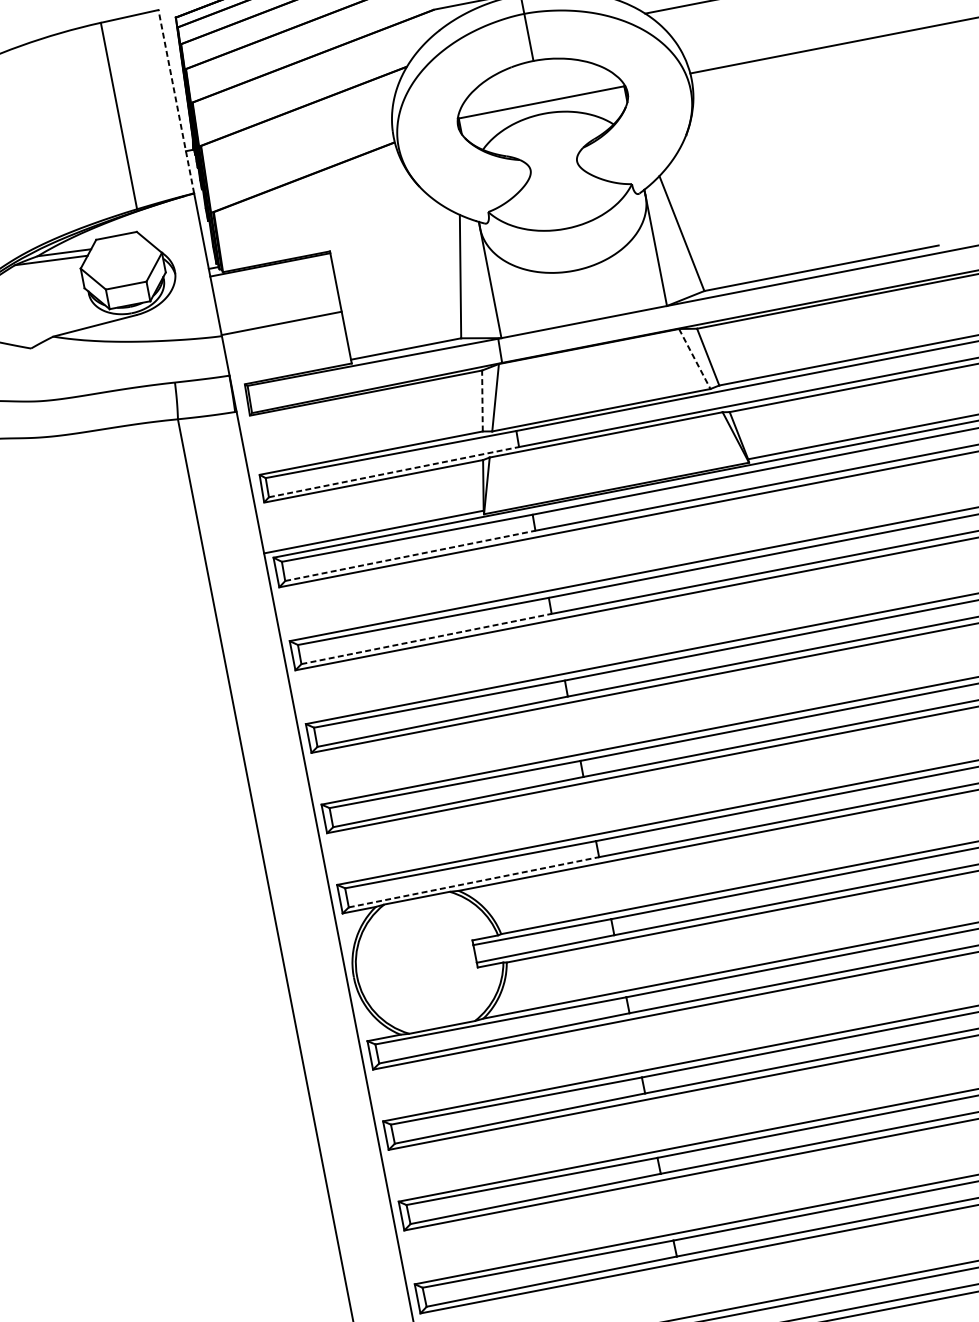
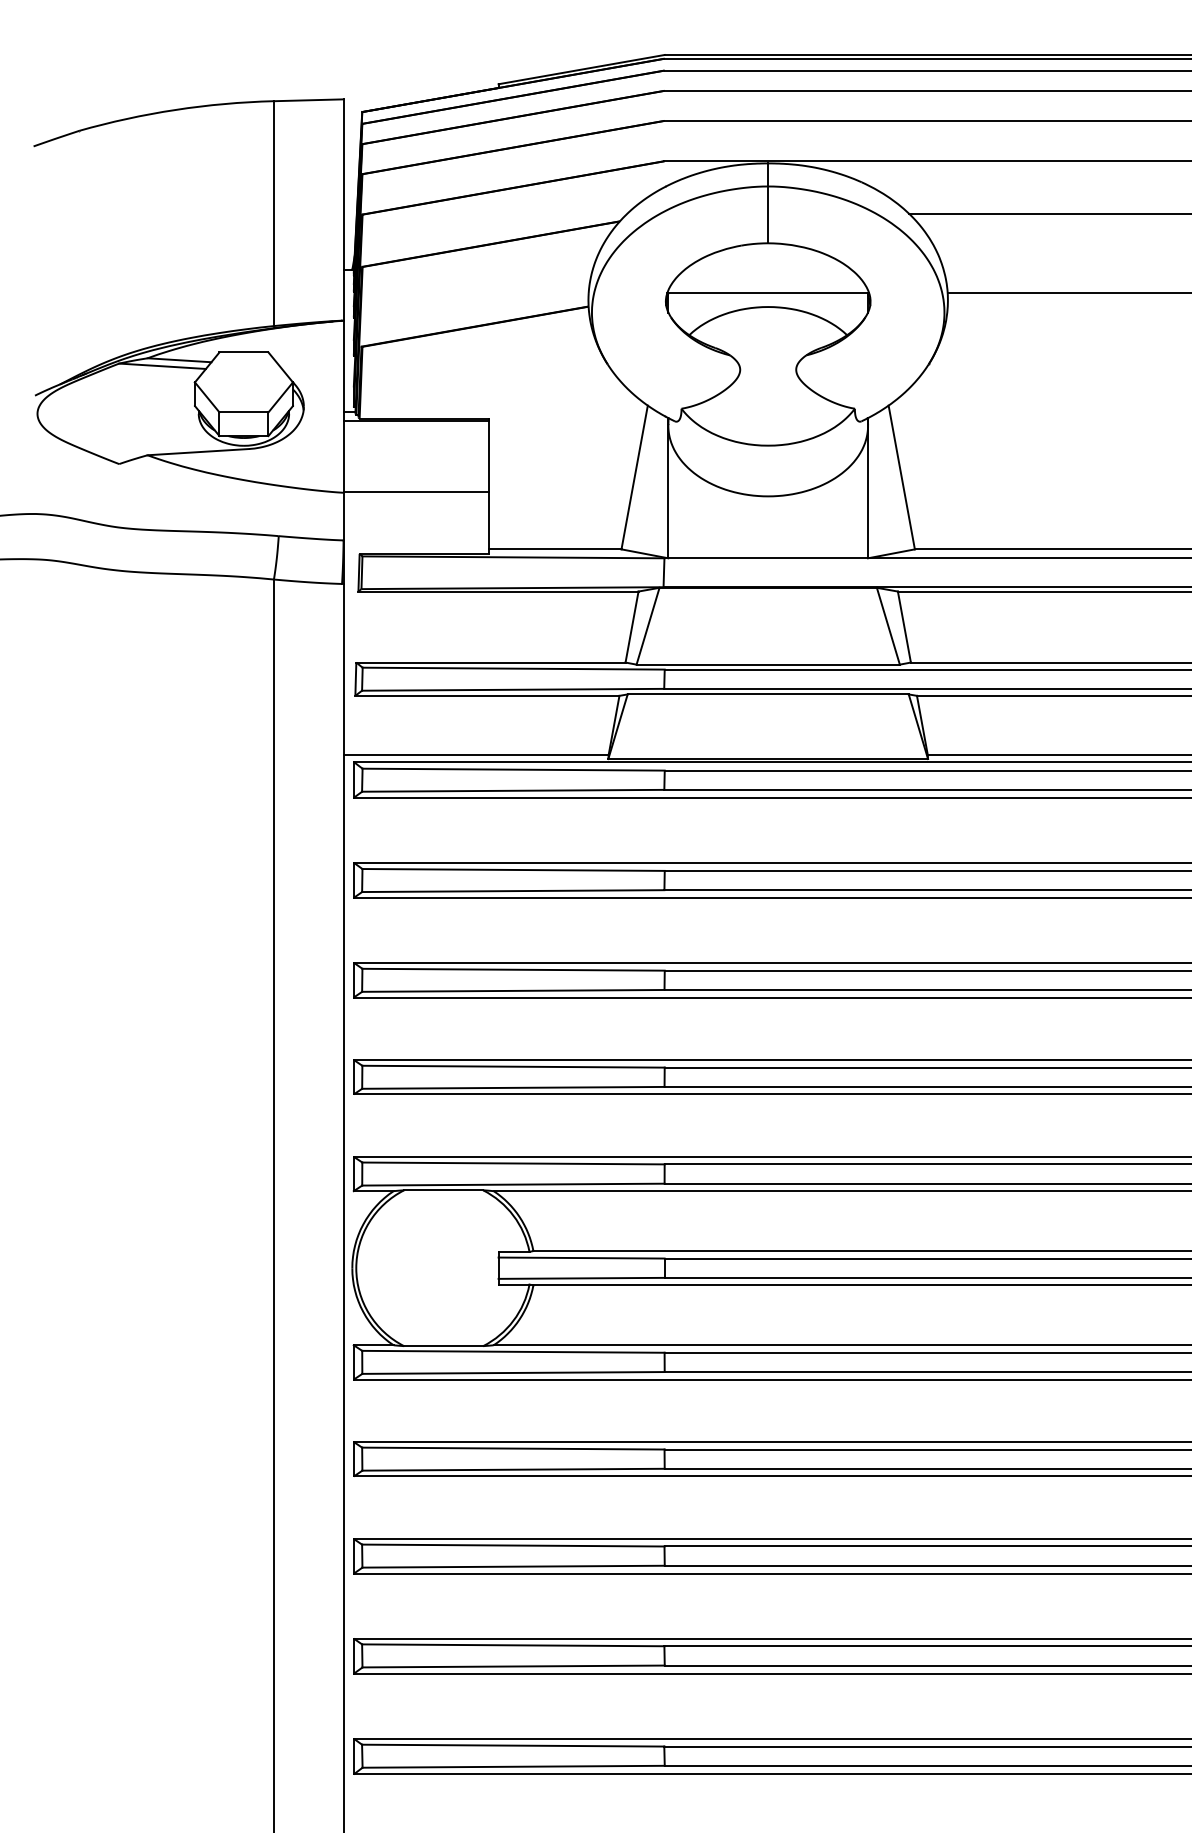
line: (176, 102) -> (343, 210), dashed -> solid
line: (694, 359) -> (888, 626), dashed -> solid
line: (482, 400) -> (632, 626), dashed -> solid
line: (394, 471) -> (513, 689), dashed -> solid
line: (410, 555) -> (513, 790), dashed -> solid
line: (426, 639) -> (513, 891), dashed -> solid
line: (474, 882) -> (513, 1184), dashed -> solid

